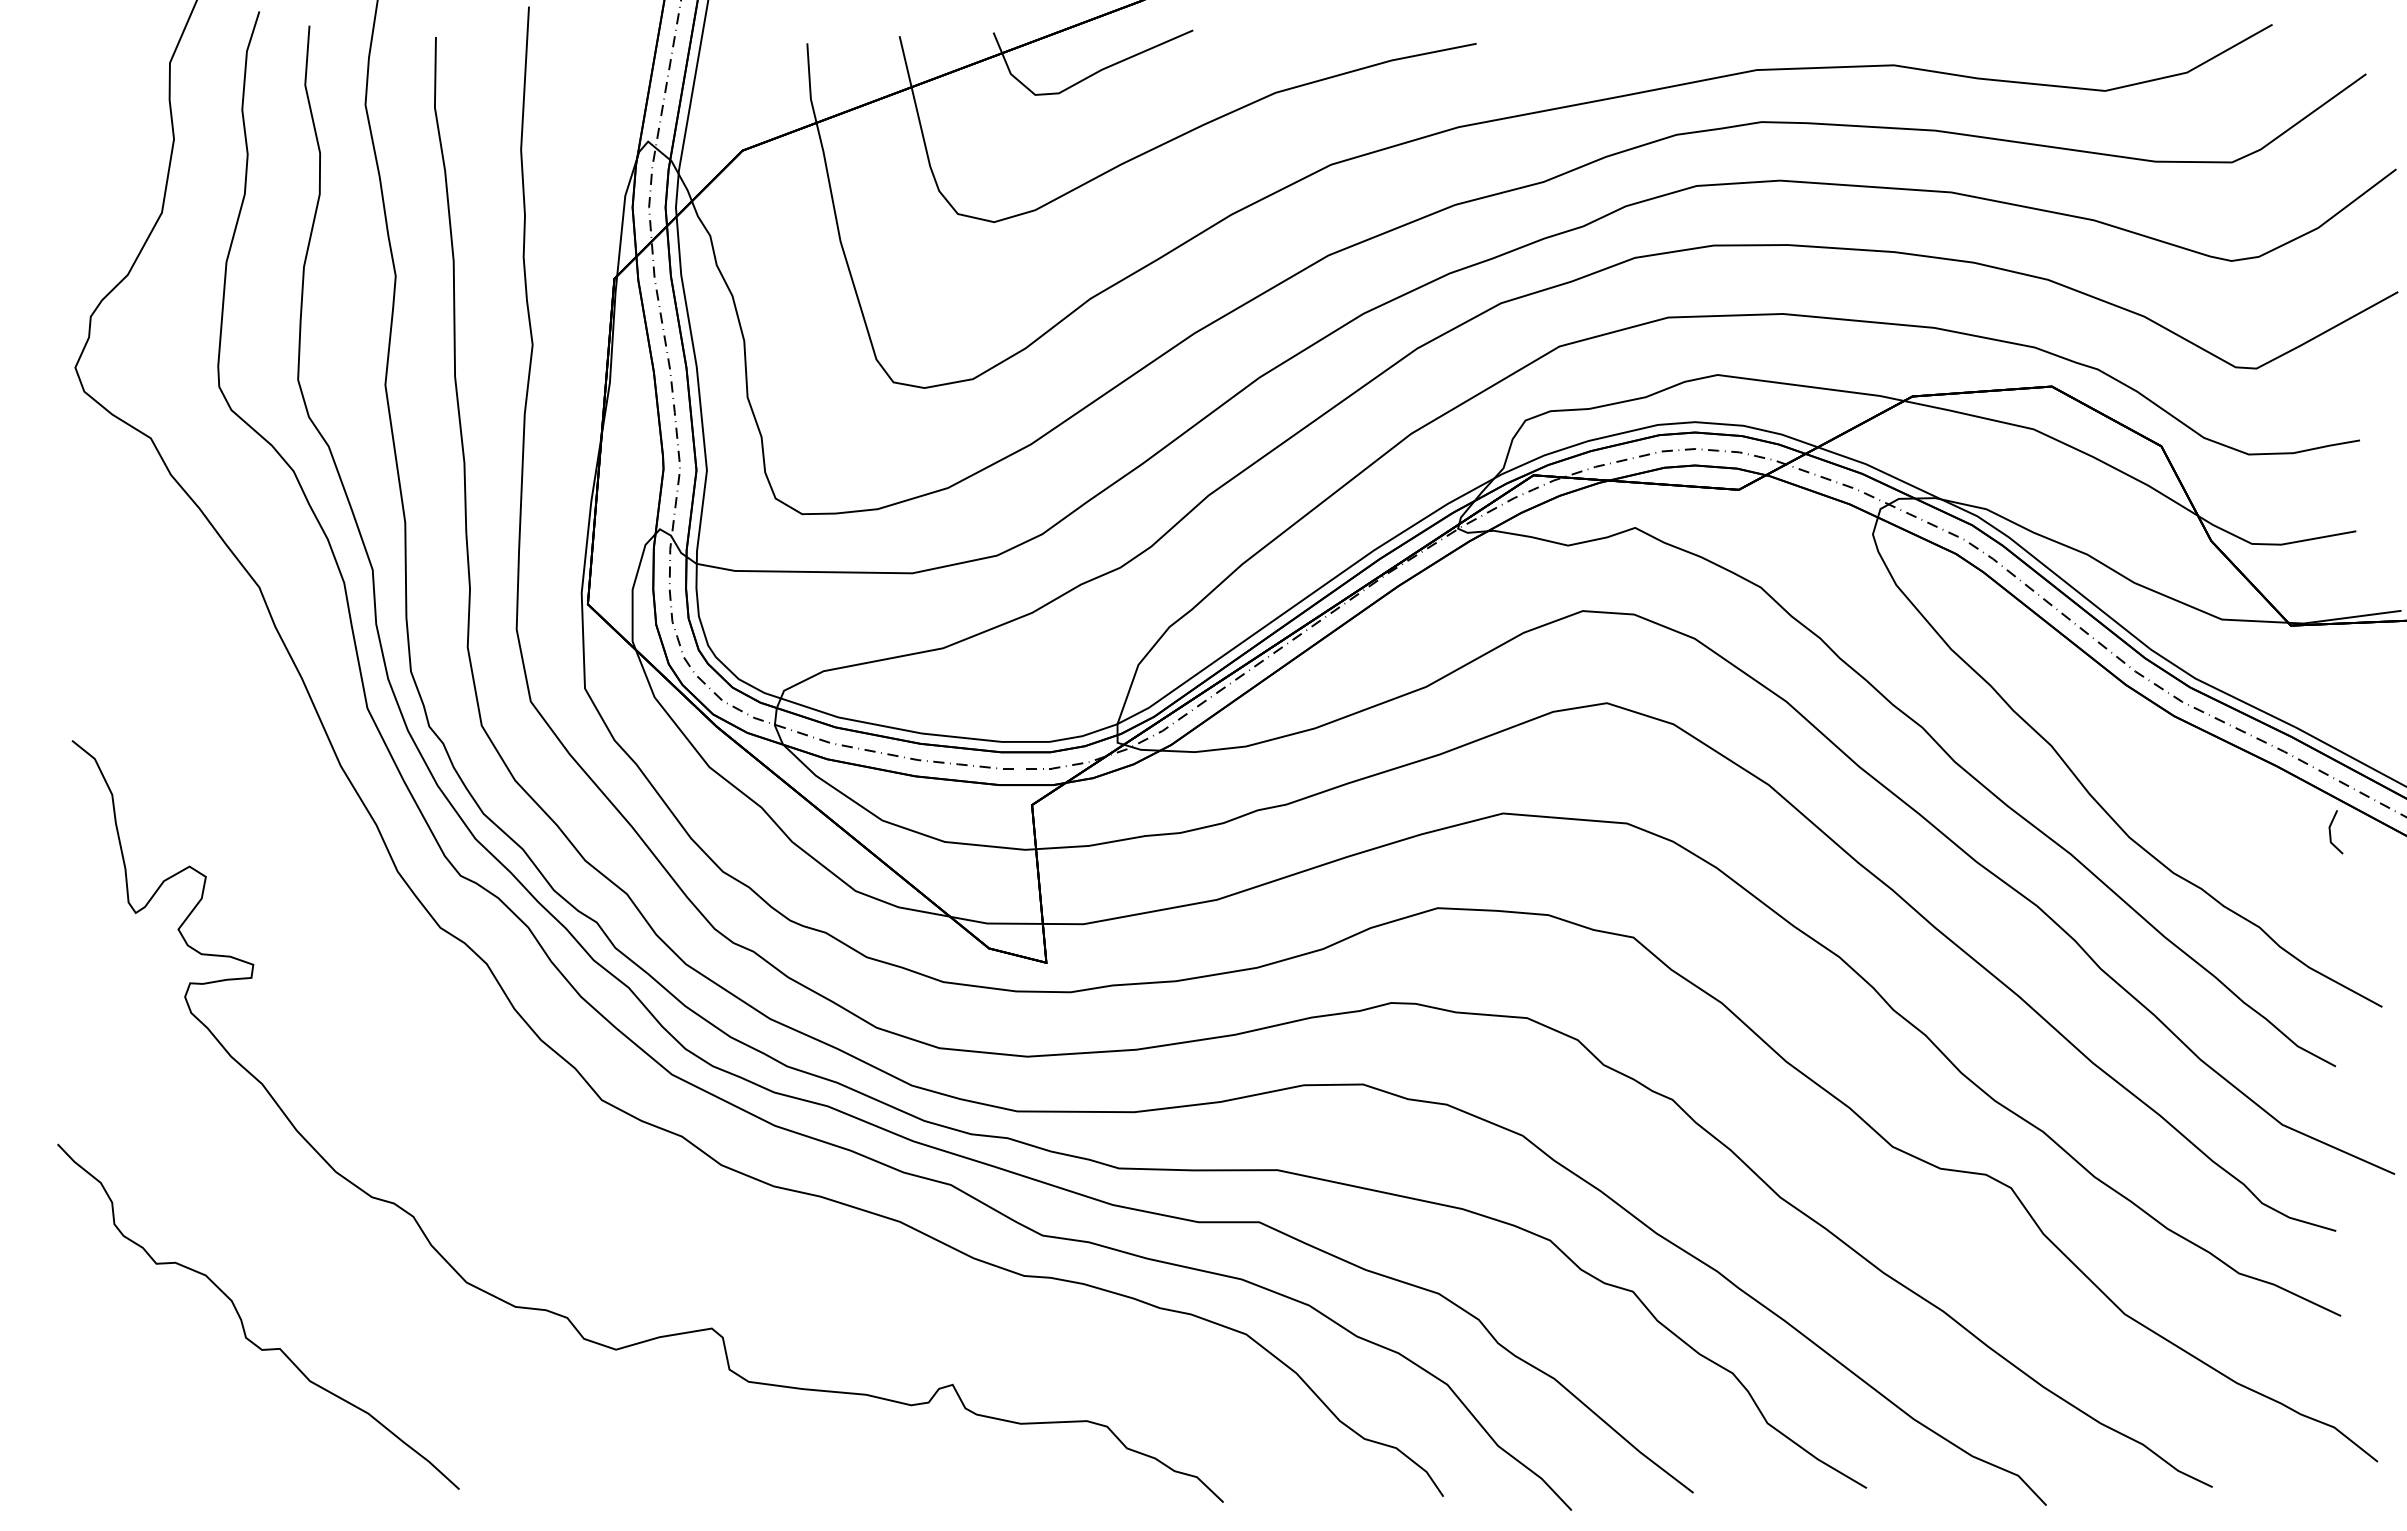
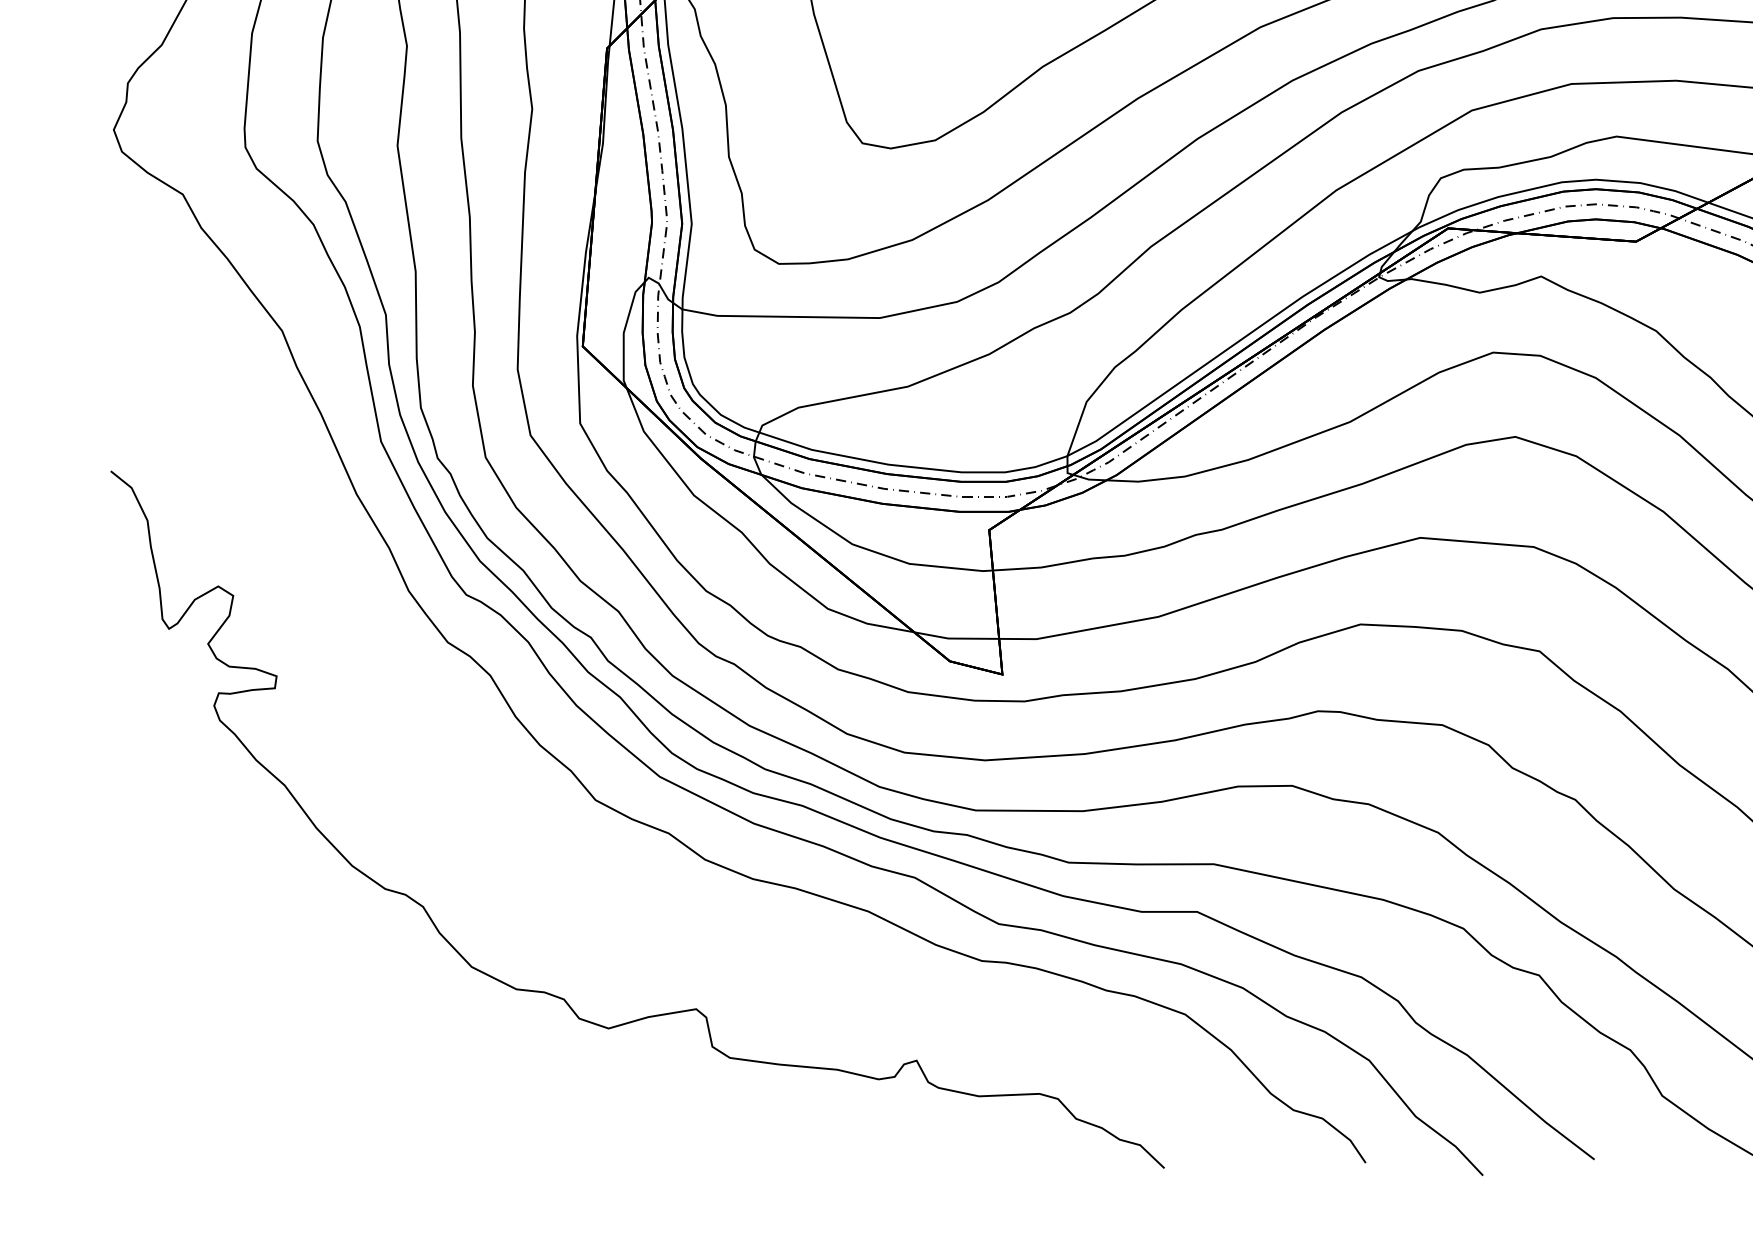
curve: (242, 1320) -> (266, 1001), removed

